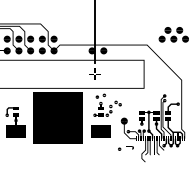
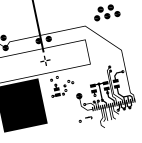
line: (100, 131) -> (60, 109), removed

